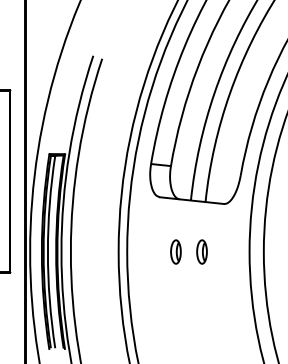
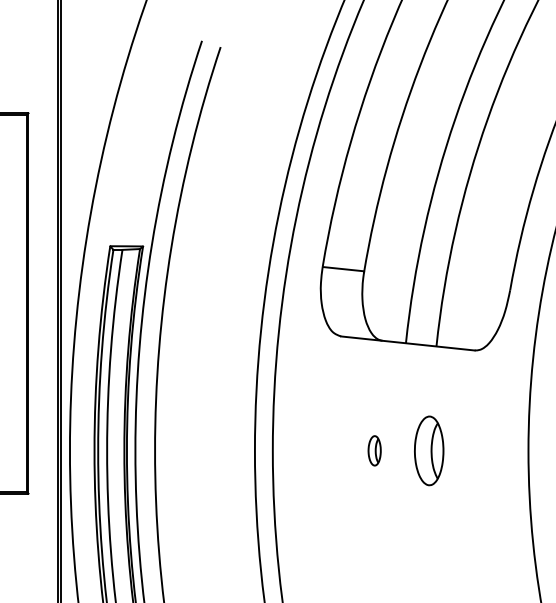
part: (175, 251) -> (373, 449), size x0.6
part: (201, 251) -> (428, 449), size x1.4

